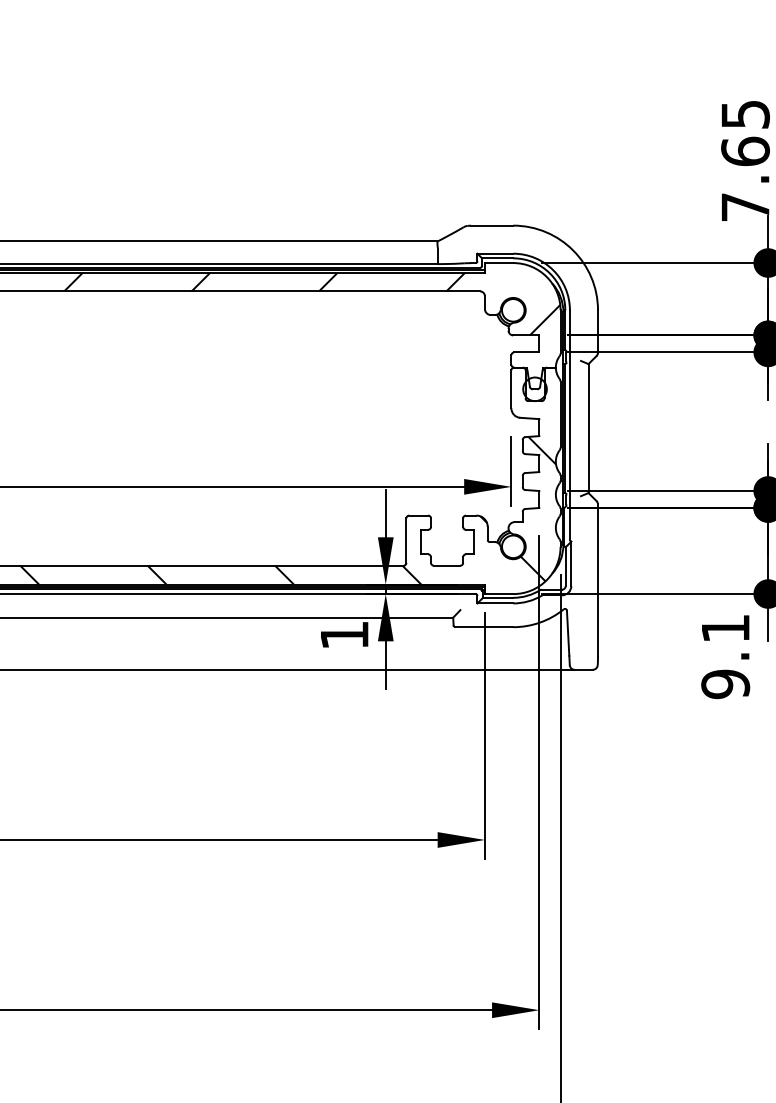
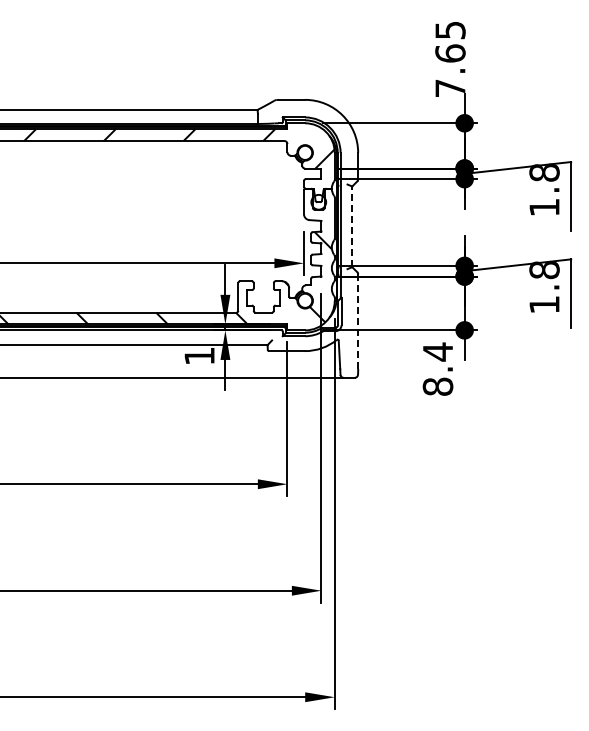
line: (588, 428) -> (352, 226), solid -> dashed
line: (598, 579) -> (358, 321), solid -> dashed
text: (724, 654) -> (437, 368), 9.1 -> 8.4

